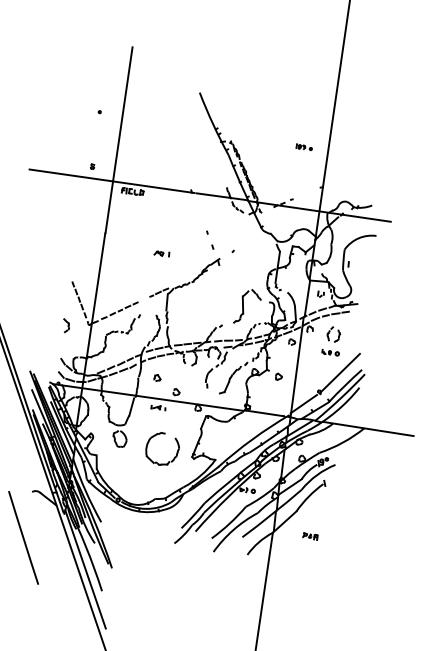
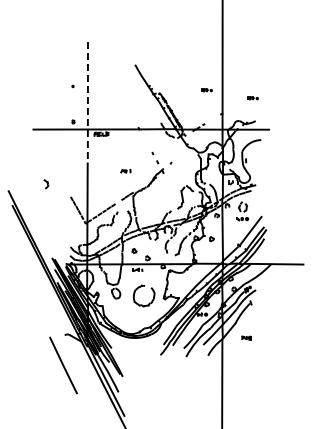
line: (118, 139) -> (87, 102), solid -> dashed
part: (372, 170) -> (252, 98), added
part: (66, 326) -> (46, 184), moved

